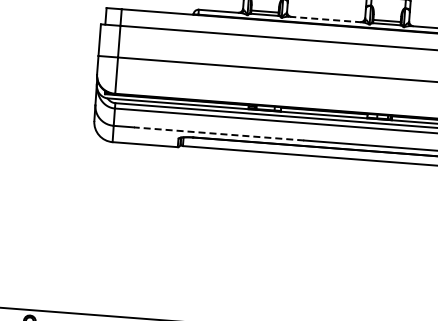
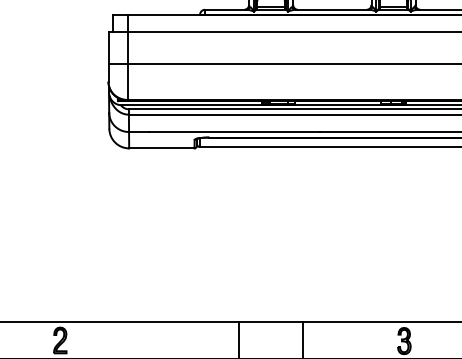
line: (325, 19) -> (332, 9), dashed -> solid
line: (218, 134) -> (234, 132), dashed -> solid

